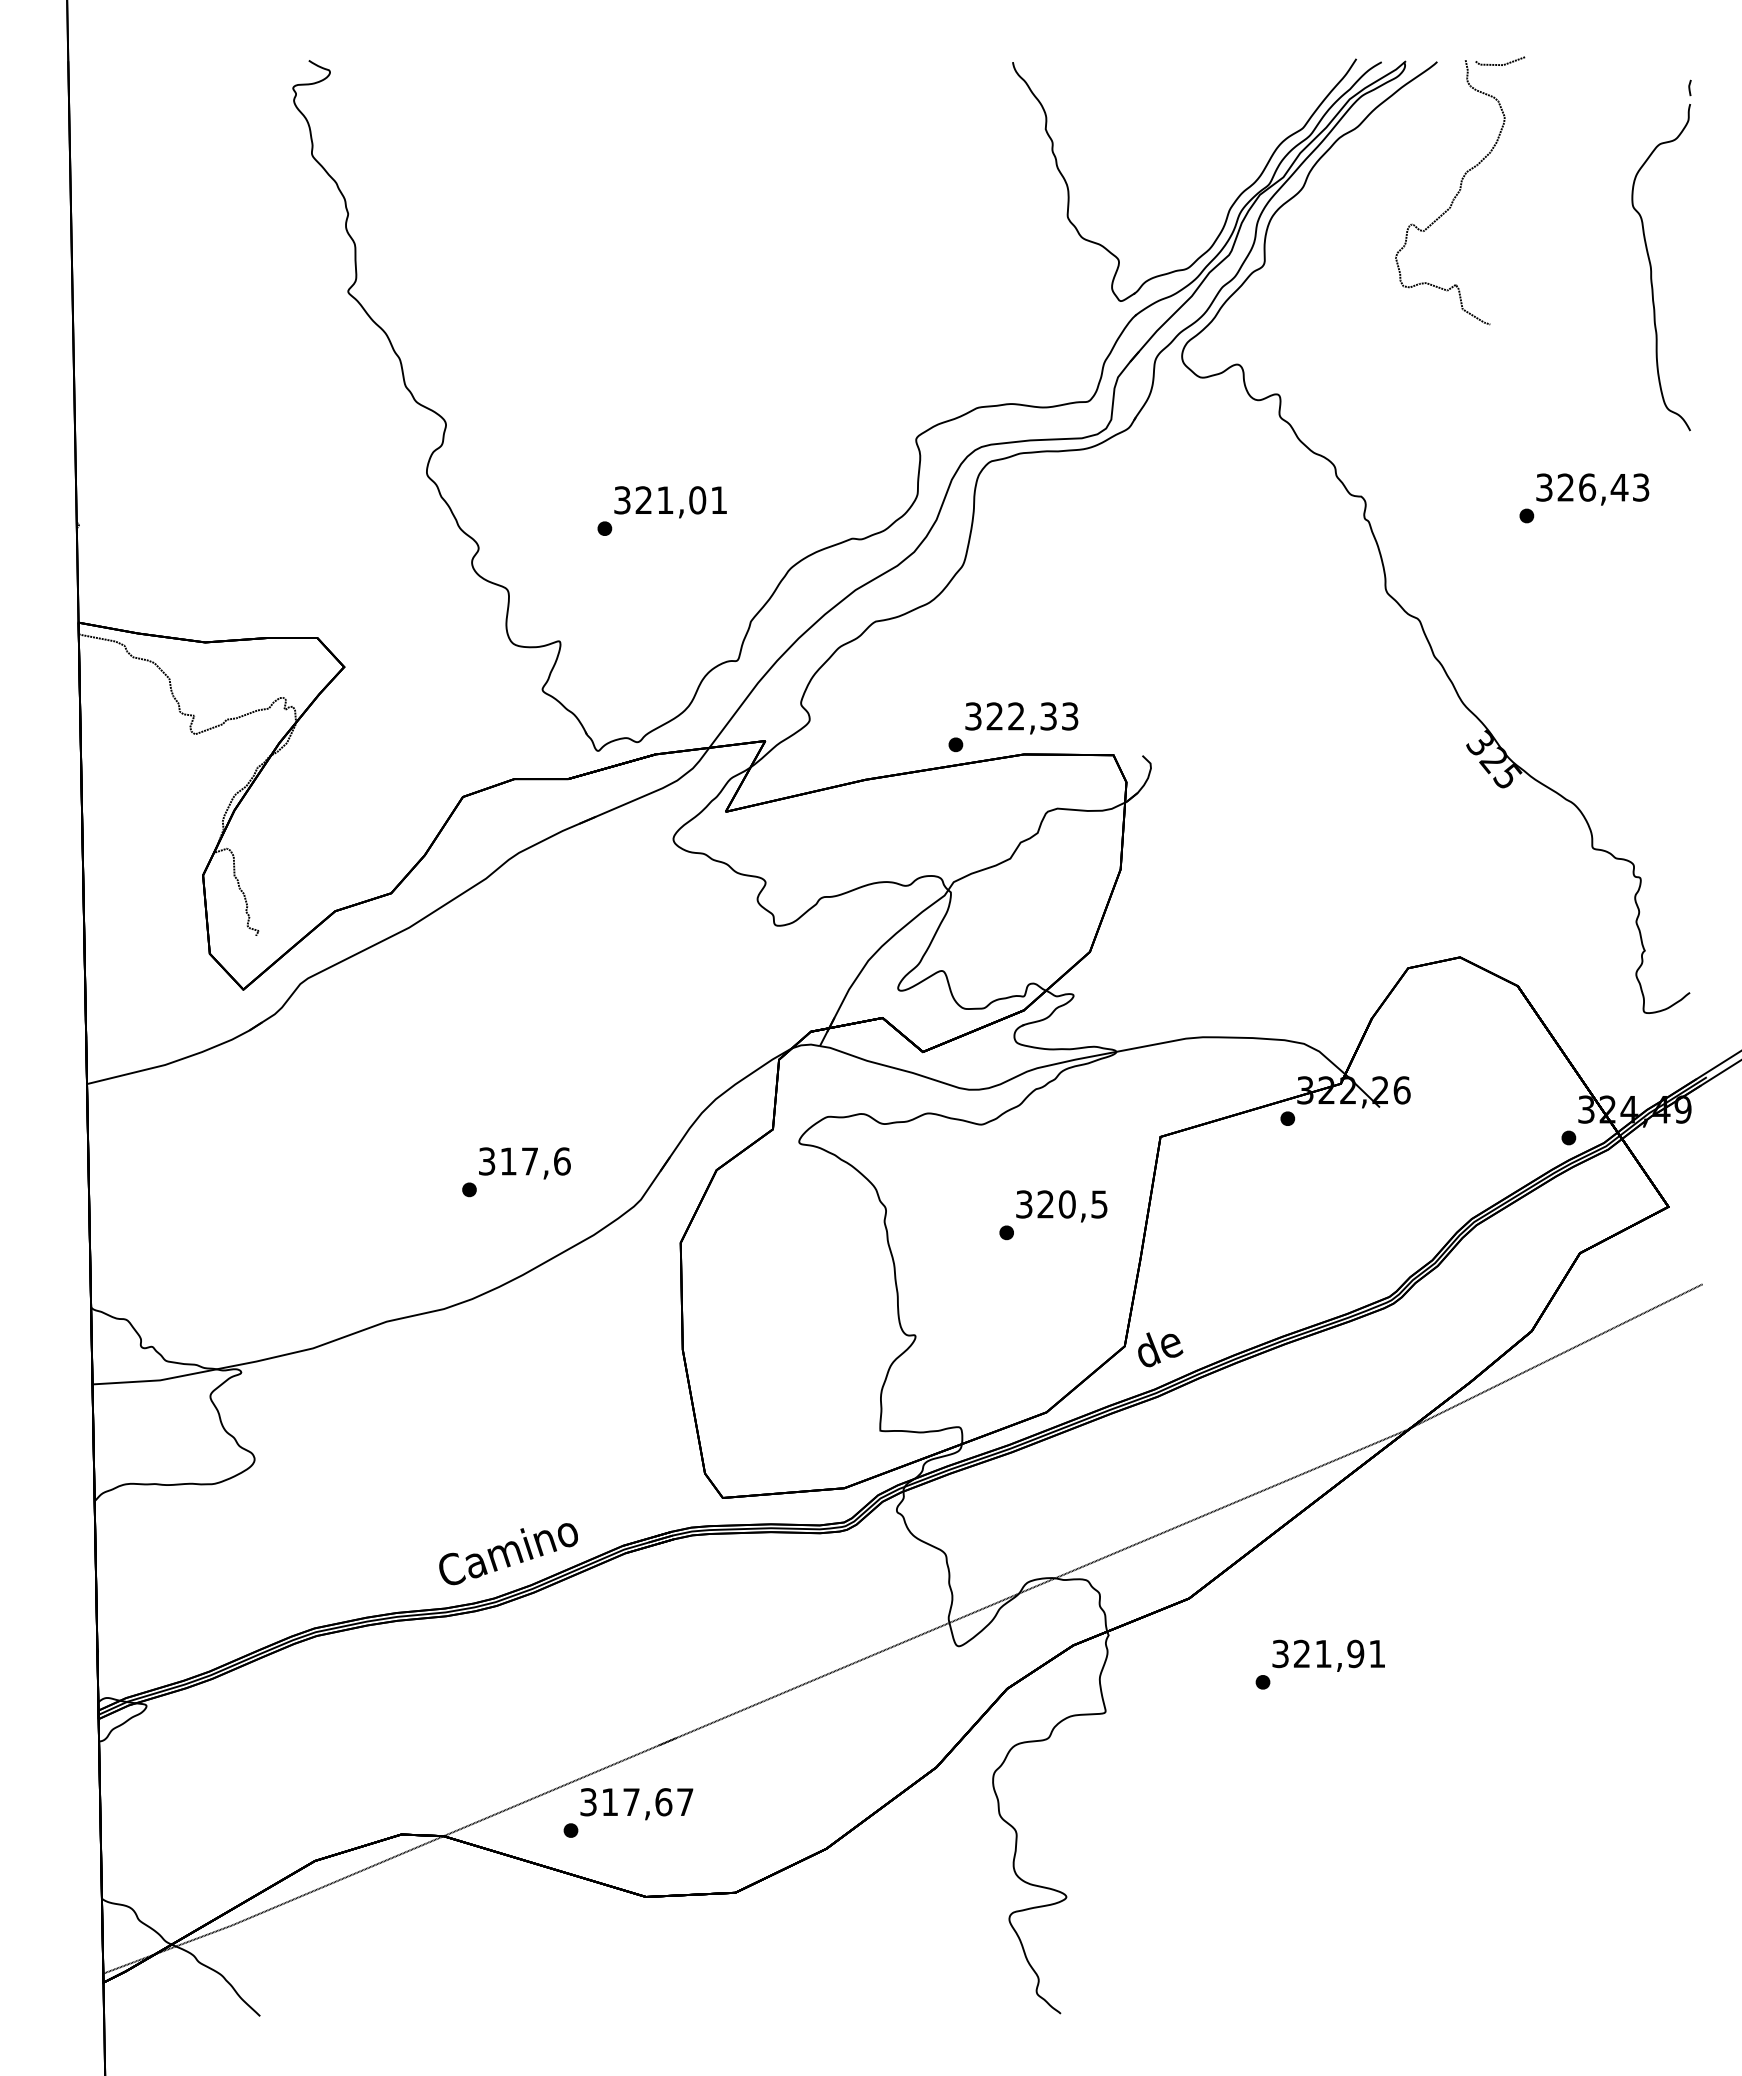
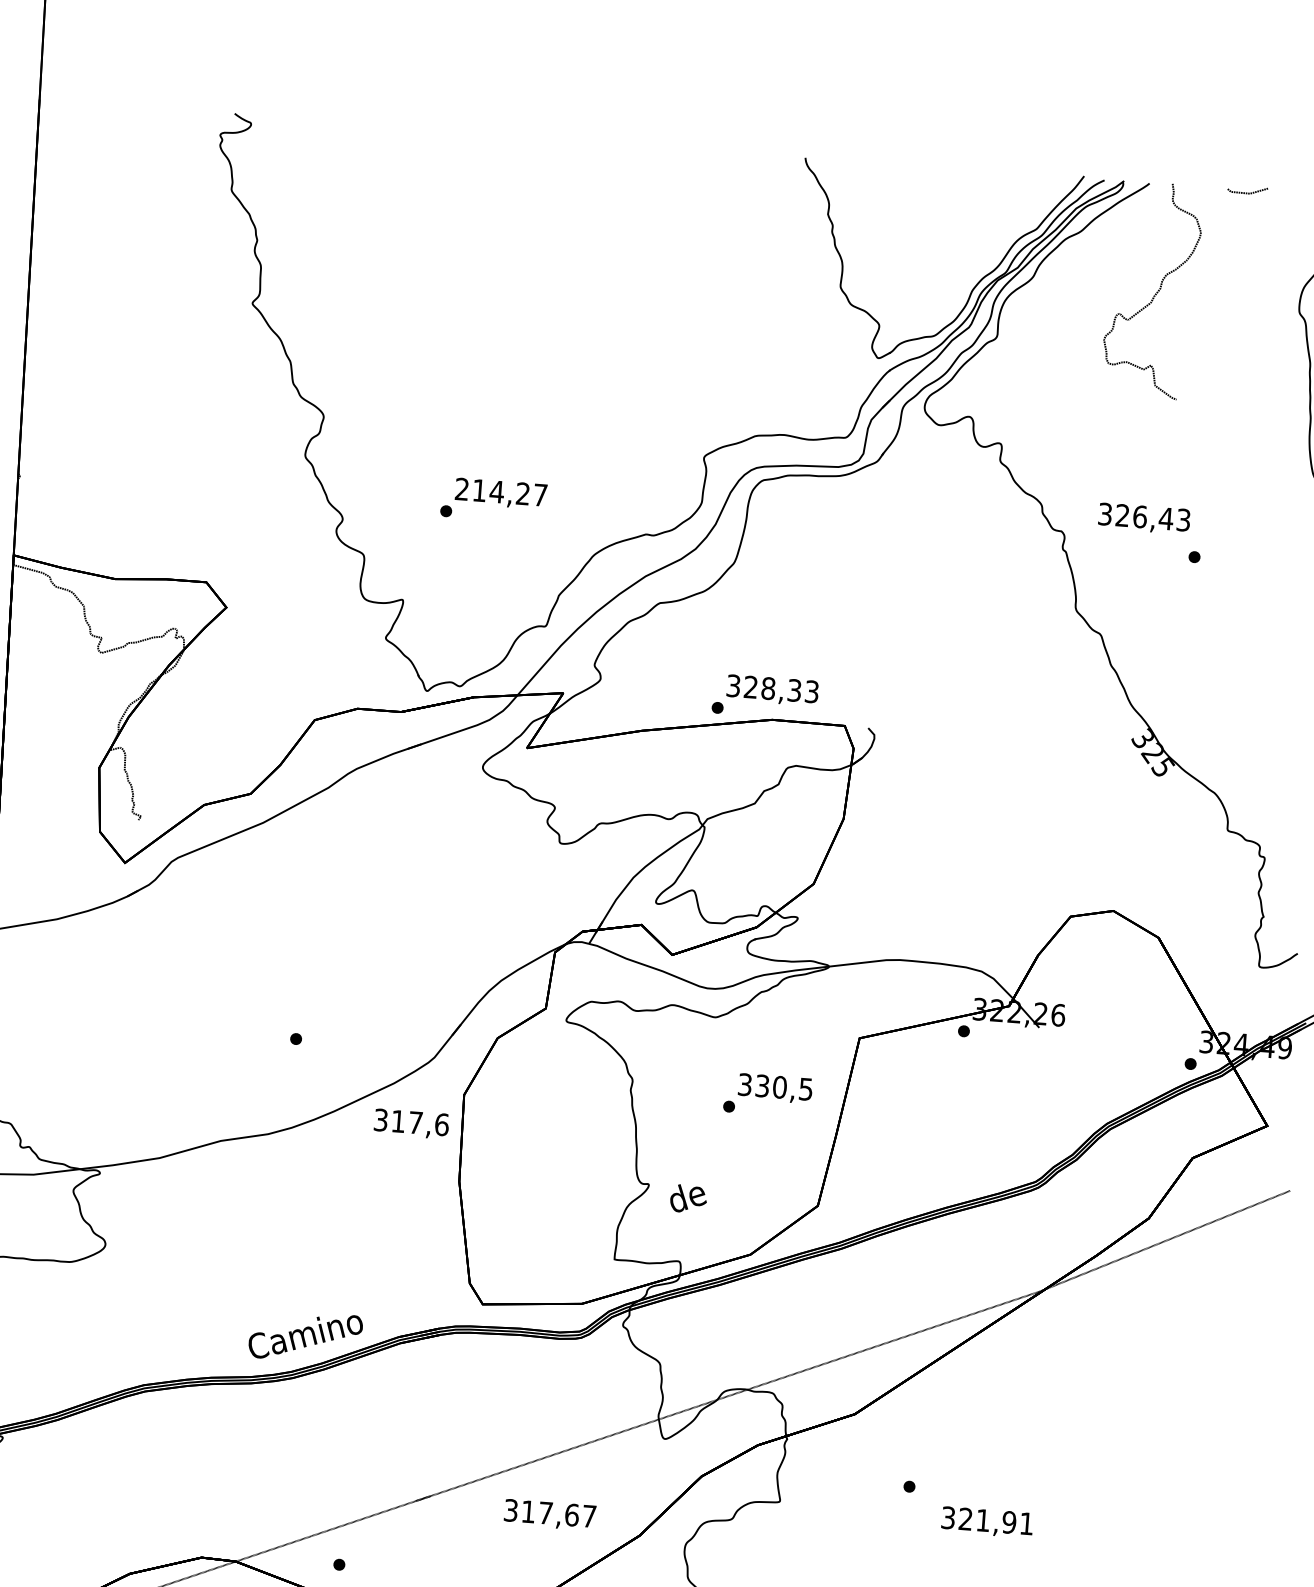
line: (1499, 64) -> (1246, 192), moved
text: (1592, 489) -> (1144, 518), moved
text: (670, 500) -> (501, 492), 321,01 -> 214,27
text: (1016, 716) -> (768, 688), 322,33 -> 328,33
text: (524, 1163) -> (411, 1124), moved
text: (1045, 1204) -> (762, 1086), 320,5 -> 330,5
text: (1160, 1349) -> (688, 1198), moved
text: (1328, 1655) -> (987, 1522), moved
text: (636, 1804) -> (549, 1515), moved

